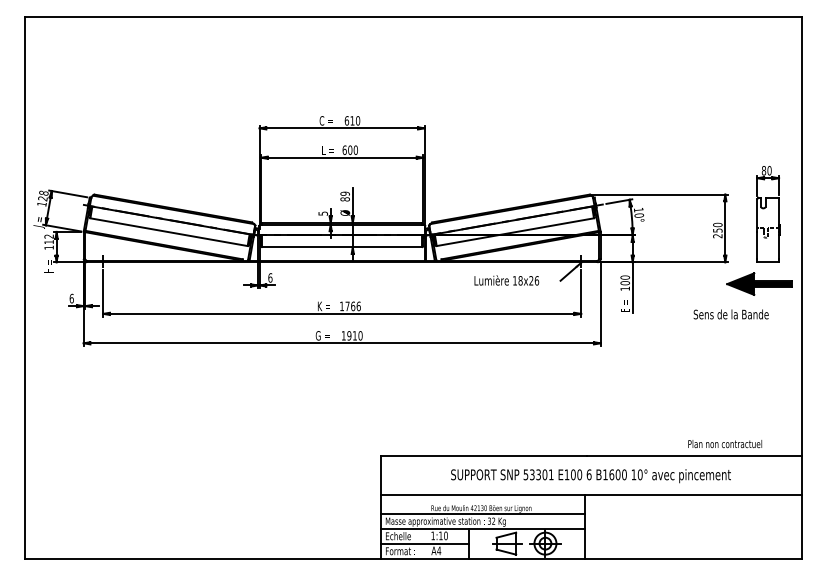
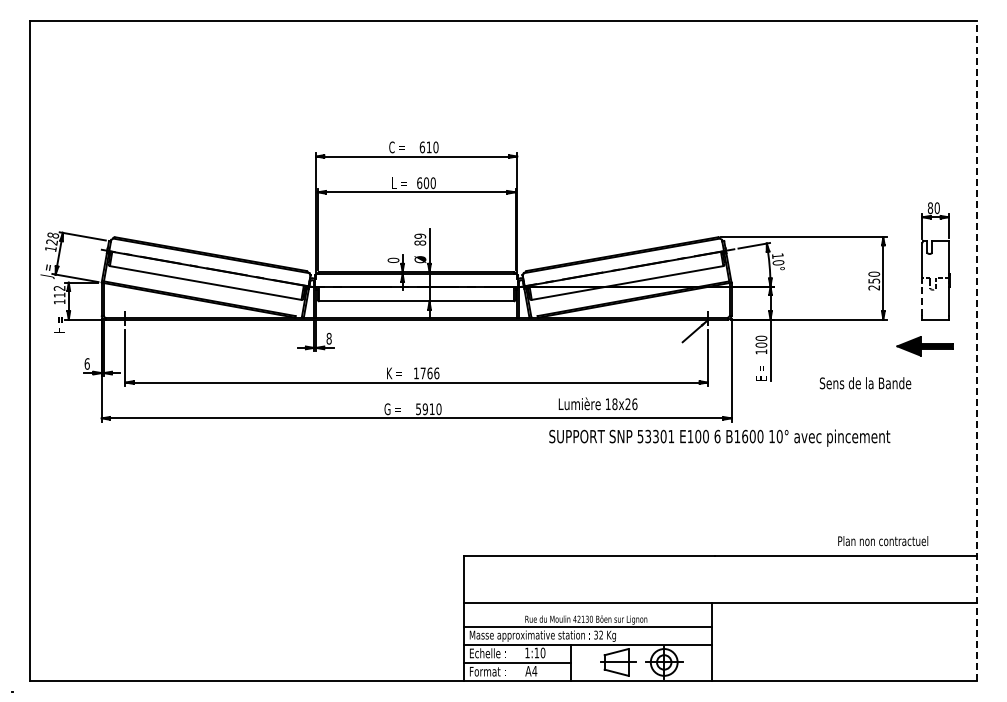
text: (323, 212) -> (393, 259), 5 -> 0
line: (757, 244) -> (922, 298), solid -> dashed
text: (269, 277) -> (328, 338), 6 -> 8
text: (506, 280) -> (597, 403), moved
part: (759, 284) -> (924, 346), size x0.7
line: (801, 288) -> (976, 351), solid -> dashed
text: (731, 314) -> (865, 383), moved
text: (343, 336) -> (418, 409), 1910 -> 5910
text: (590, 475) -> (719, 437), moved

